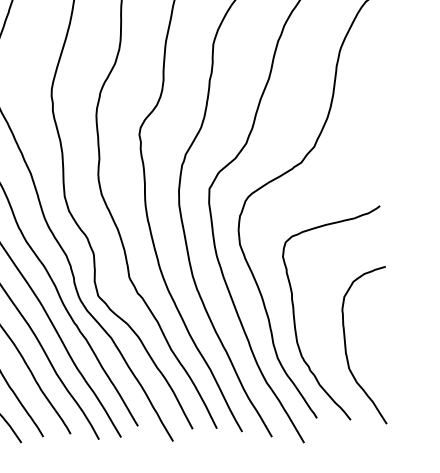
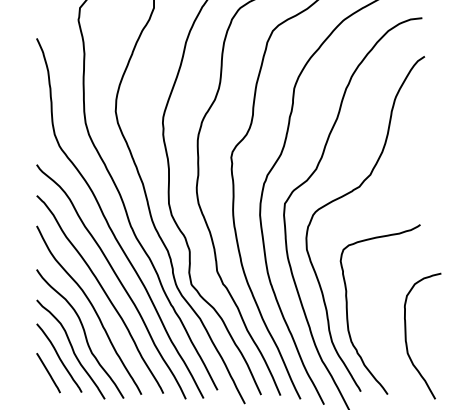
curve: (346, 346) -> (406, 335), moved

